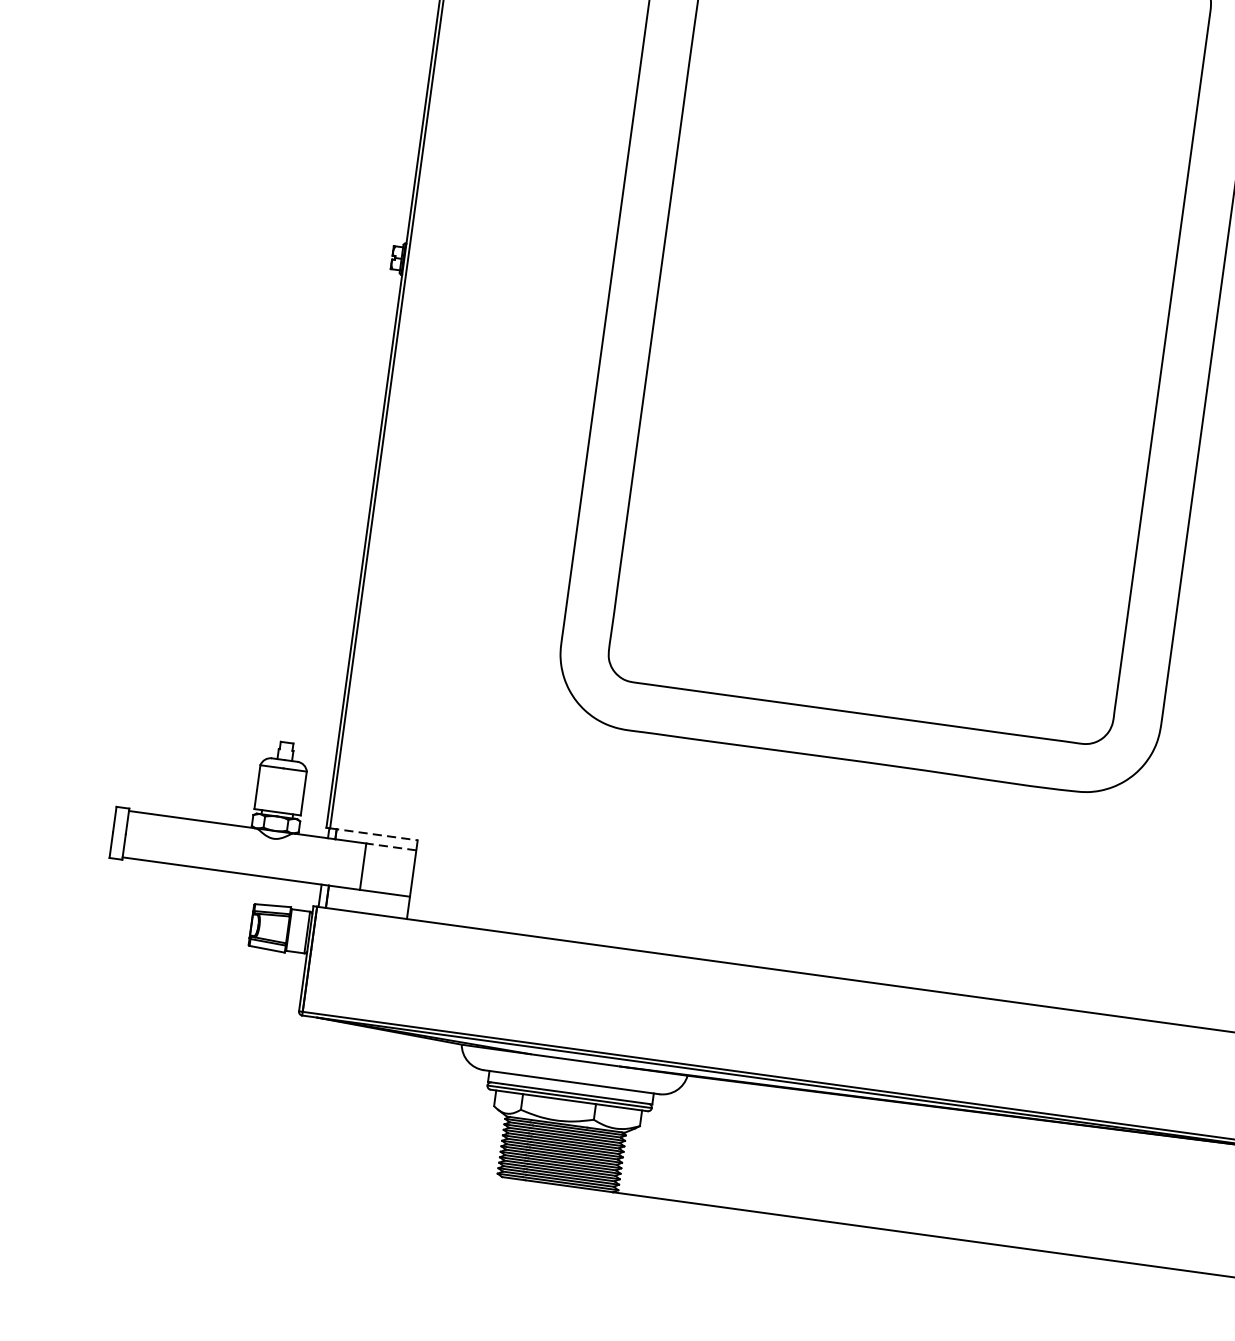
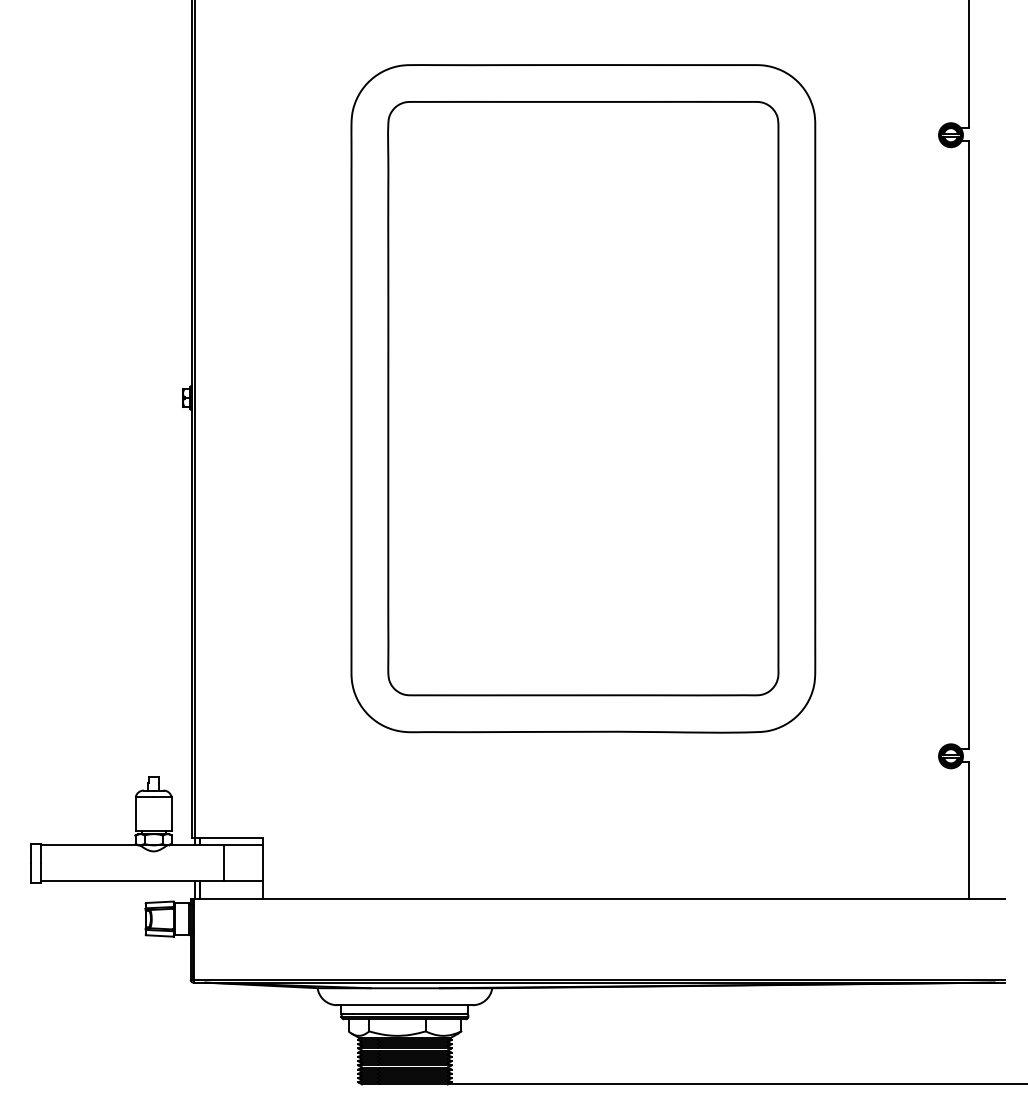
line: (374, 834) -> (229, 837), dashed -> solid
line: (391, 847) -> (243, 845), dashed -> solid

